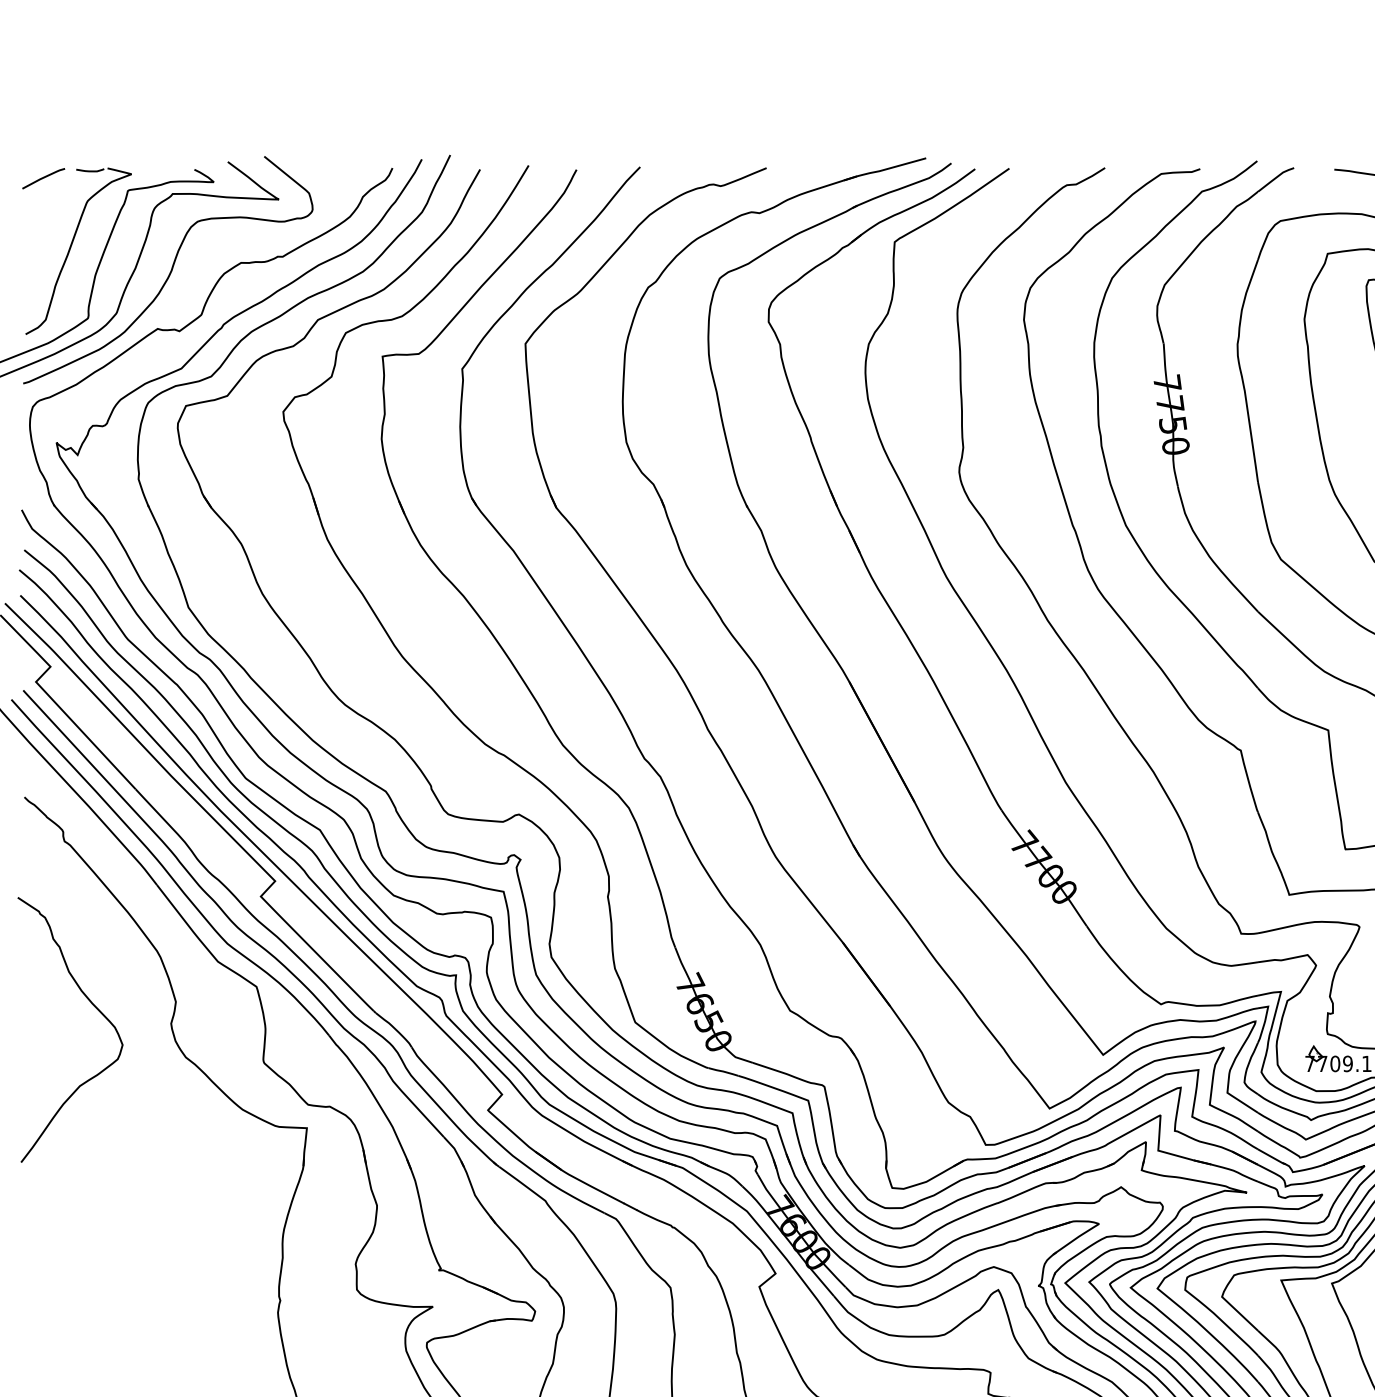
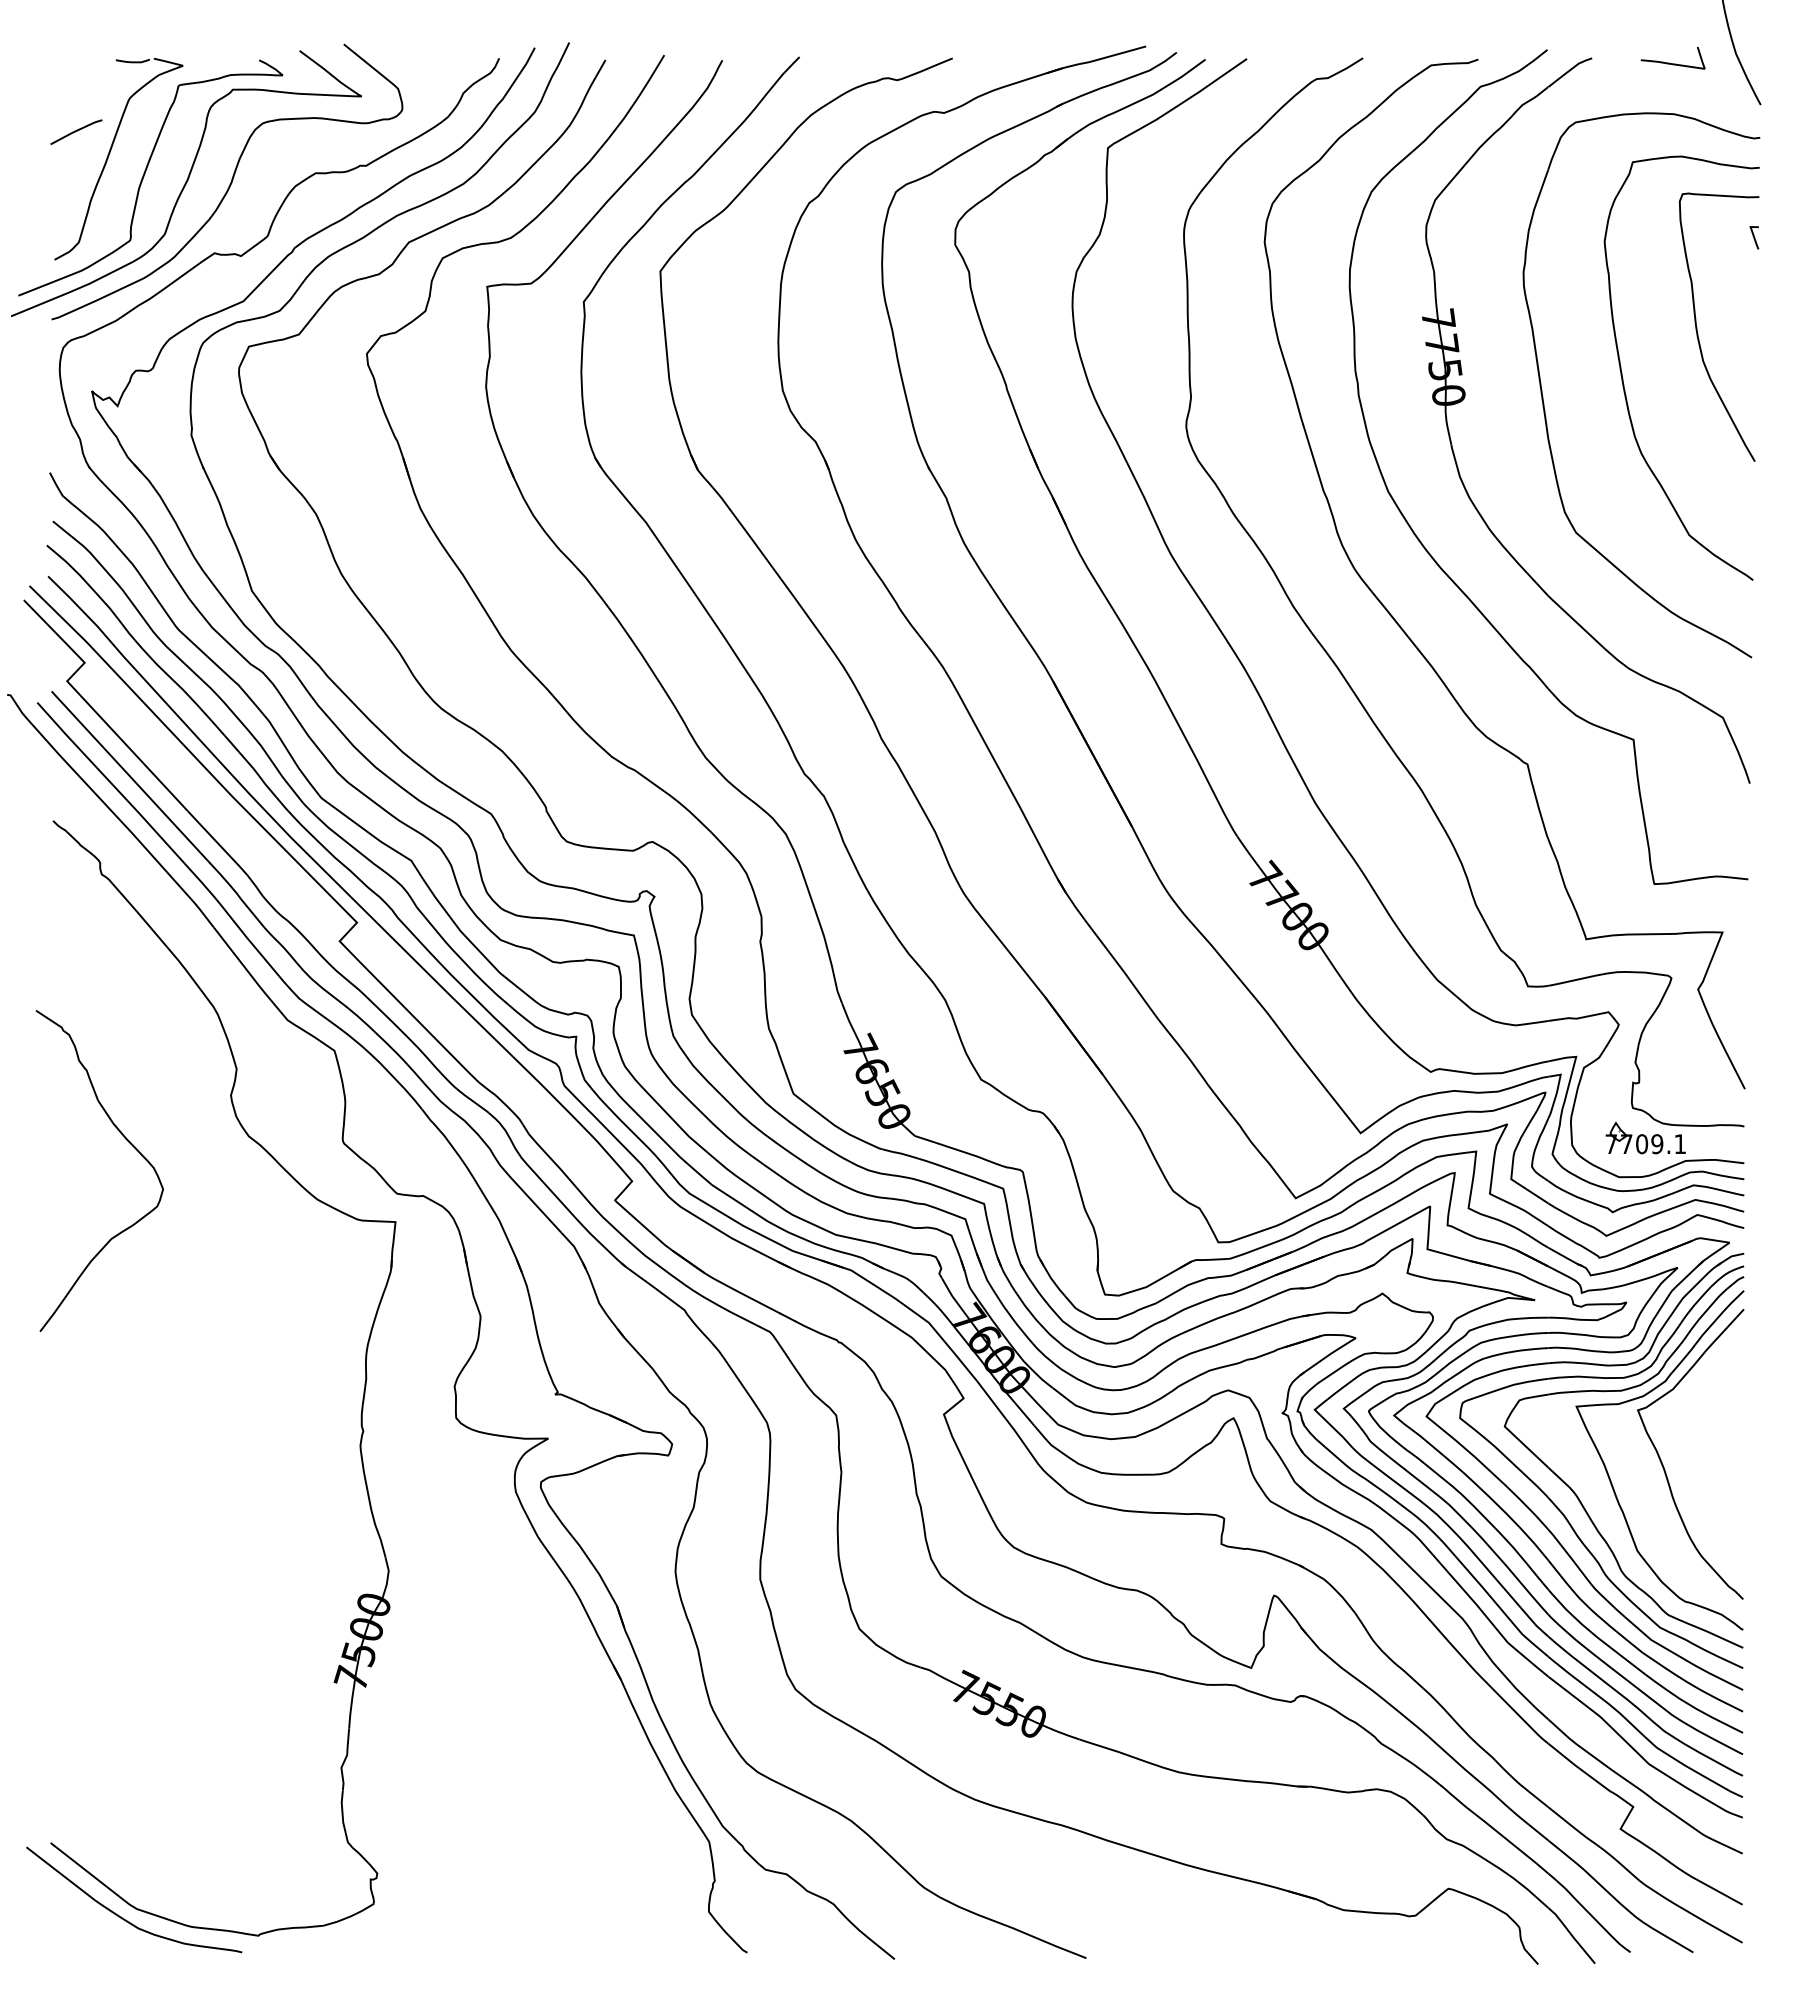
line: (43, 178) -> (76, 131), moved
curve: (93, 1005) -> (127, 1141), moved

